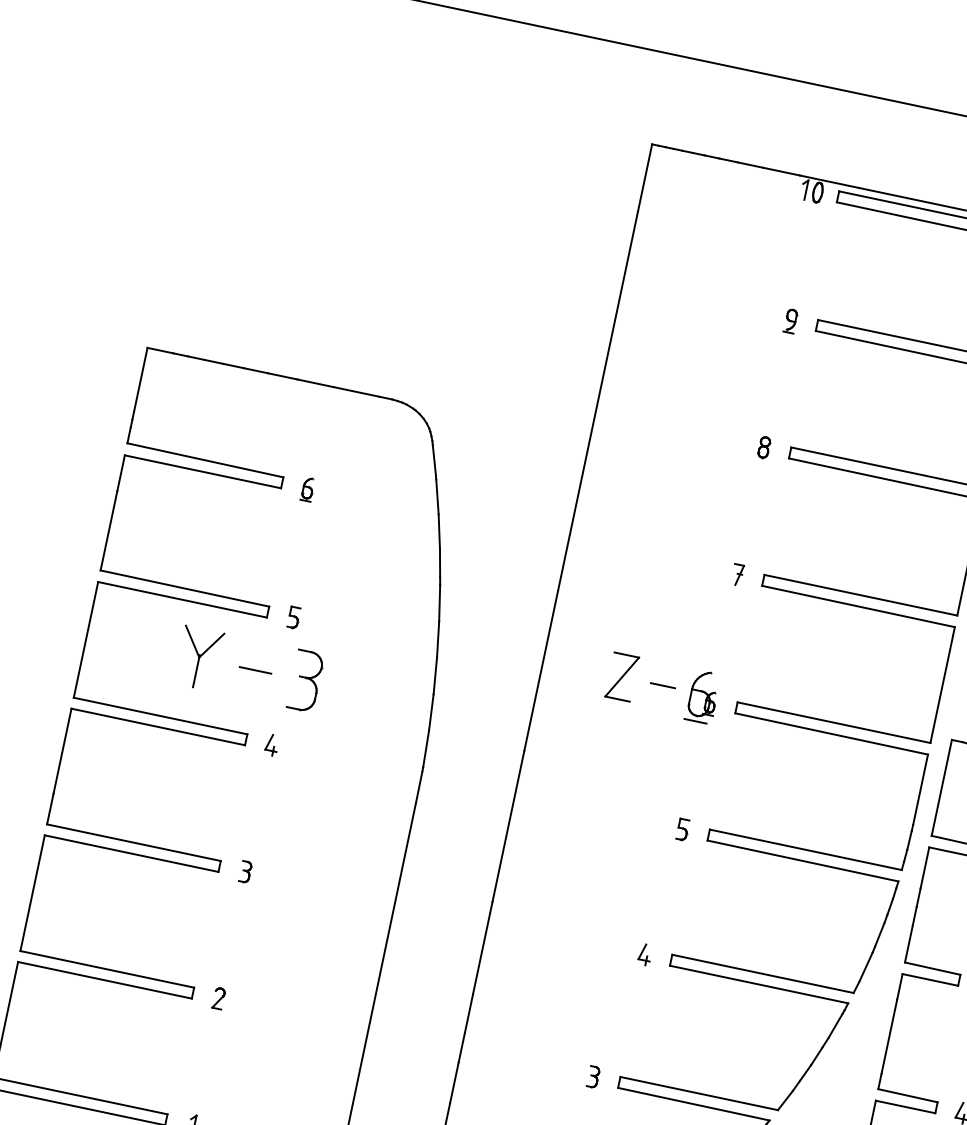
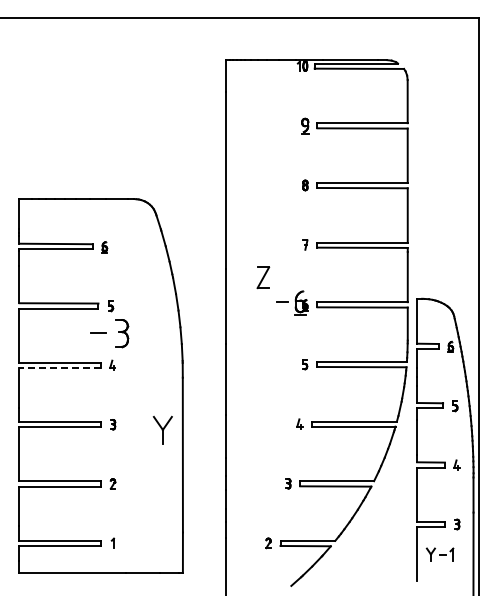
part: (791, 321) -> (305, 126), size x1.4
part: (198, 656) -> (162, 429), moved
part: (622, 676) -> (263, 277), moved
line: (159, 726) -> (60, 367), solid -> dashed

